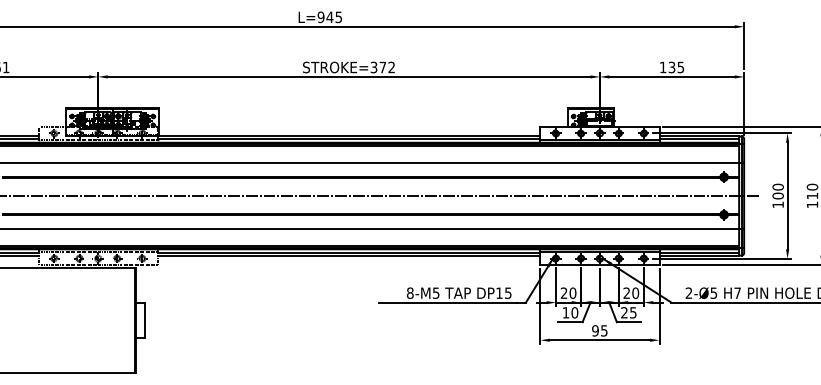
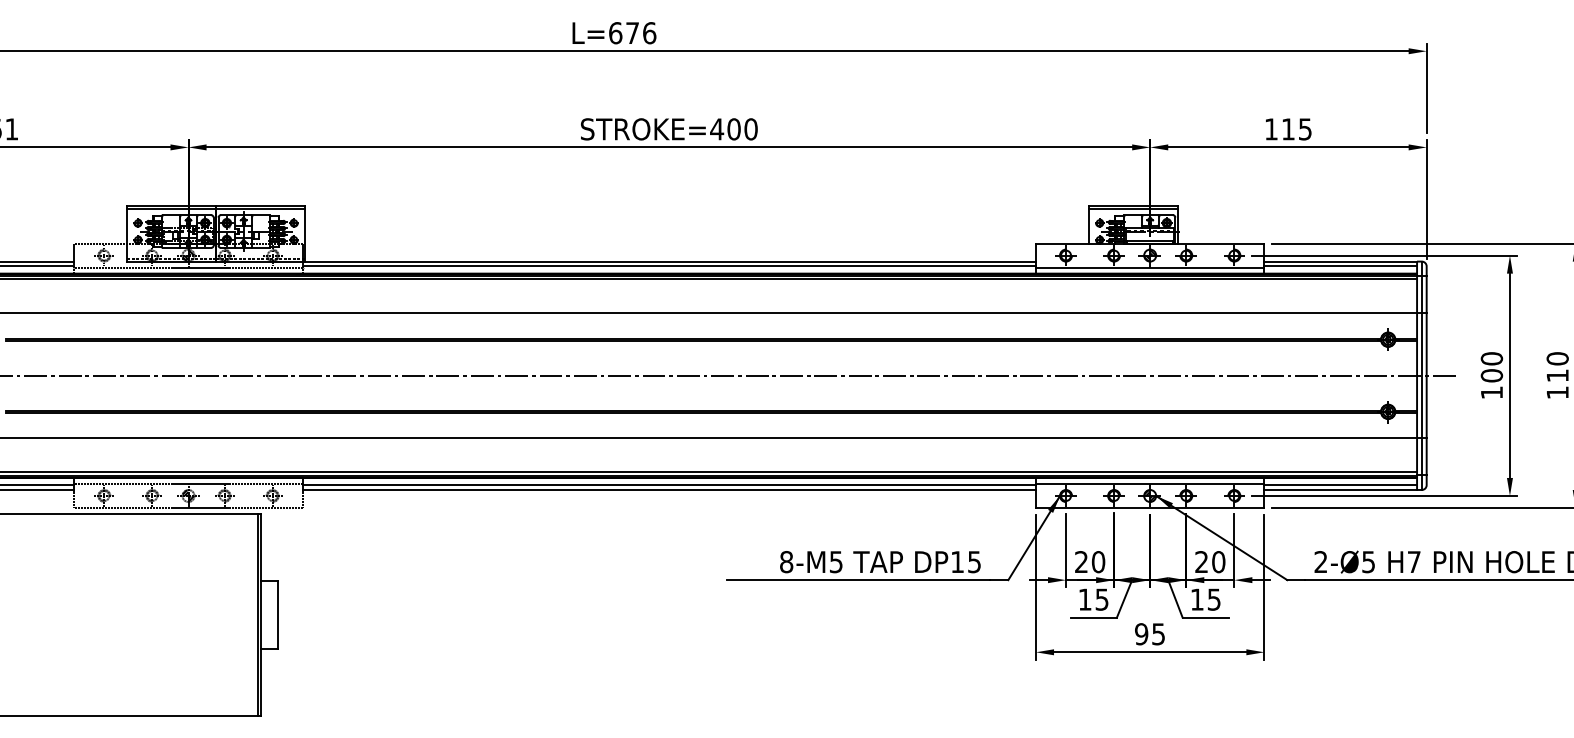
text: (329, 17) -> (631, 33), L=945 -> L=676
text: (382, 67) -> (733, 129), STROKE=372 -> STROKE=400
text: (671, 67) -> (1287, 129), 135 -> 115
text: (574, 312) -> (1101, 599), 10 -> 15
text: (624, 312) -> (1197, 599), 25 -> 15

